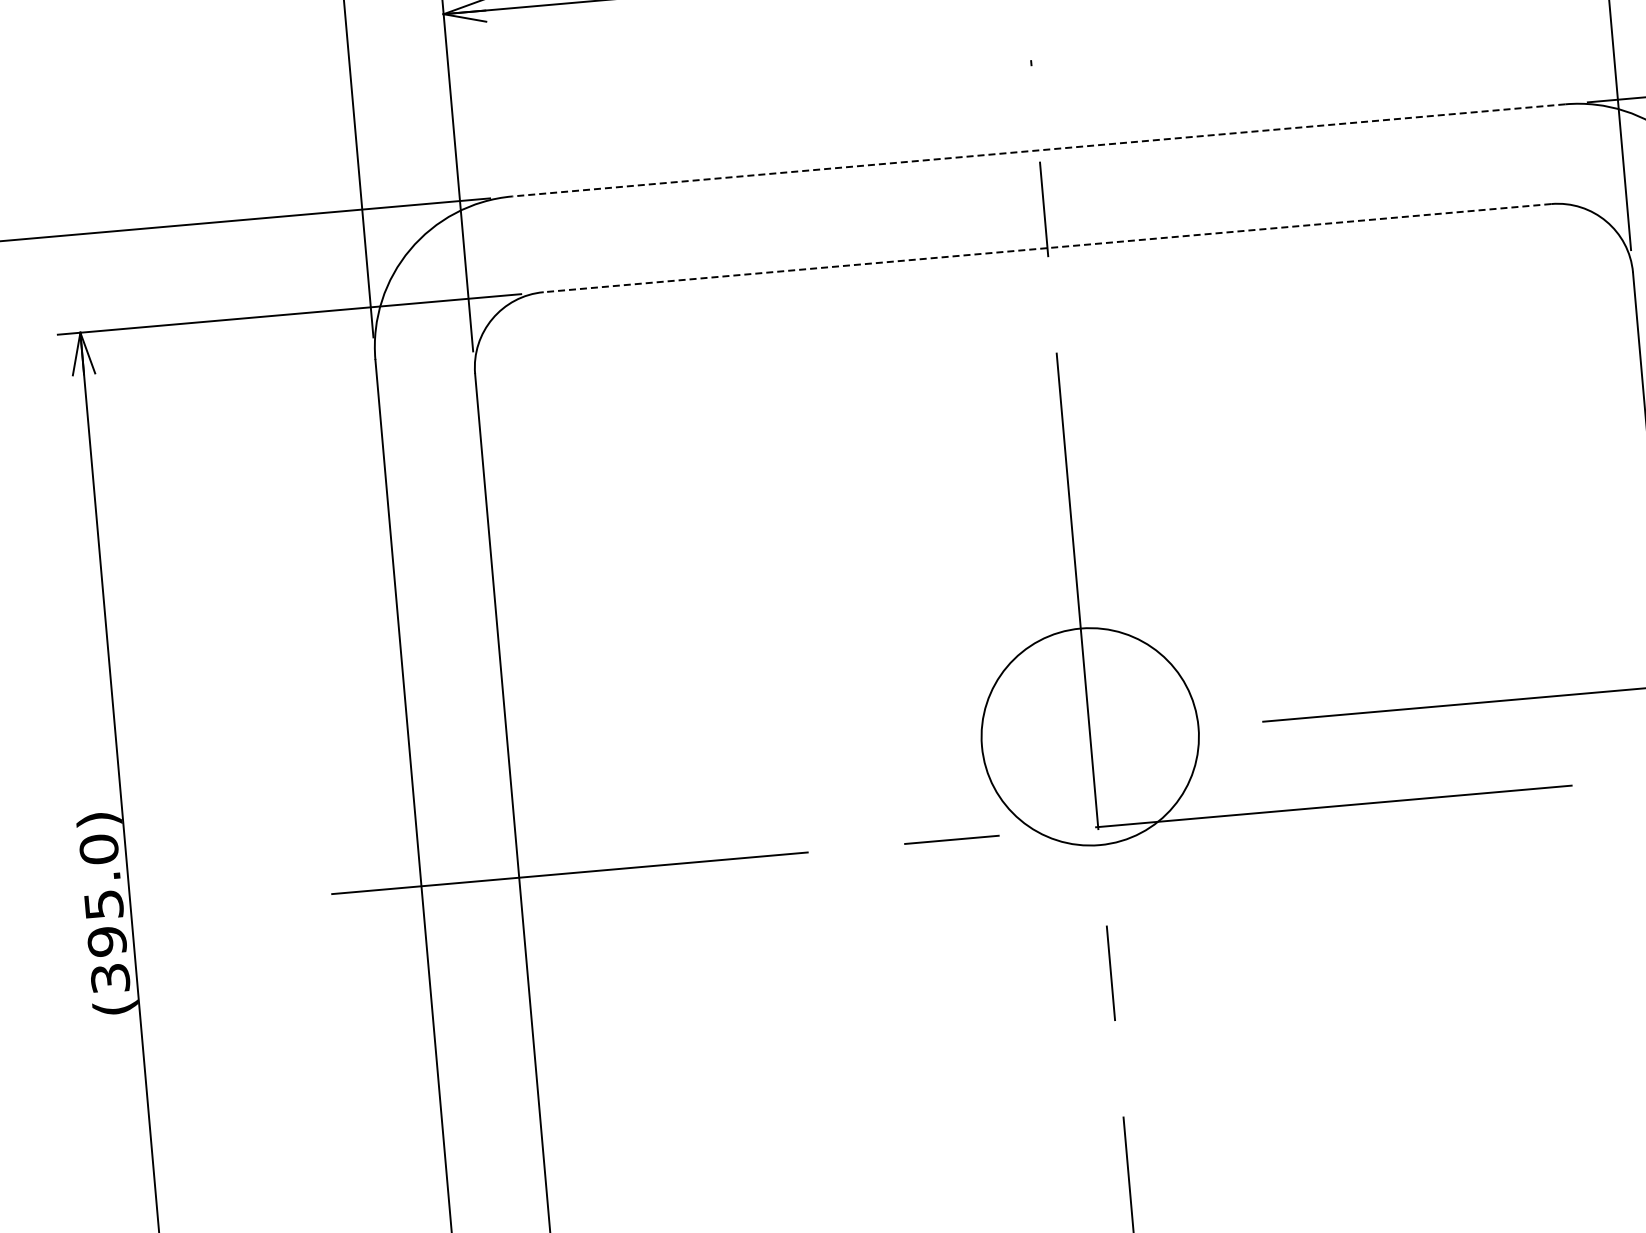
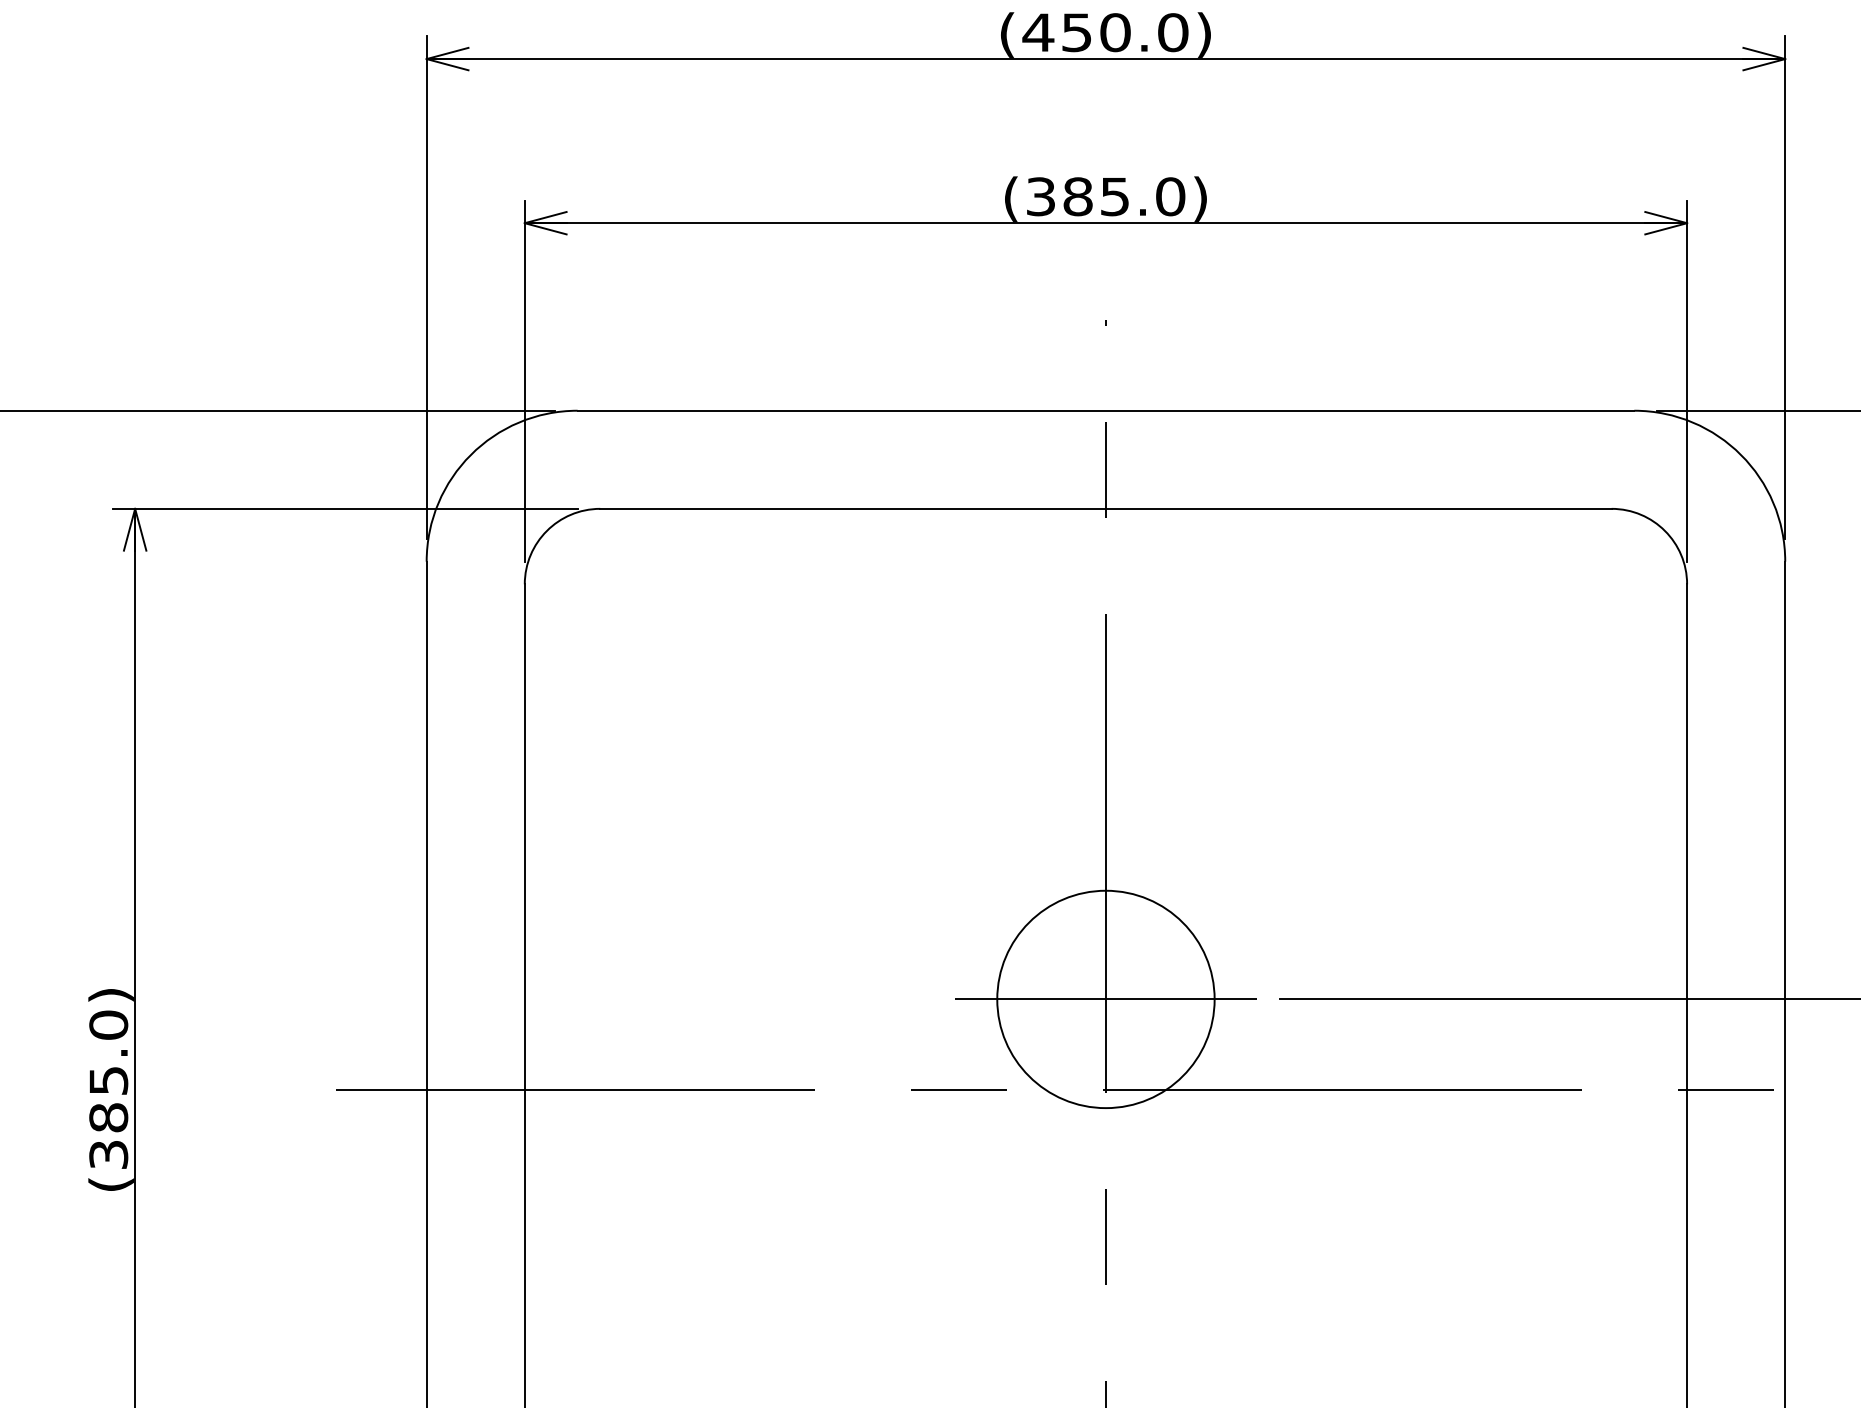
line: (1038, 150) -> (1105, 410), dashed -> solid
line: (1047, 247) -> (1105, 508), dashed -> solid
line: (1089, 736) -> (1105, 999), added
text: (106, 941) -> (108, 1117), (395.0) -> (385.0)

